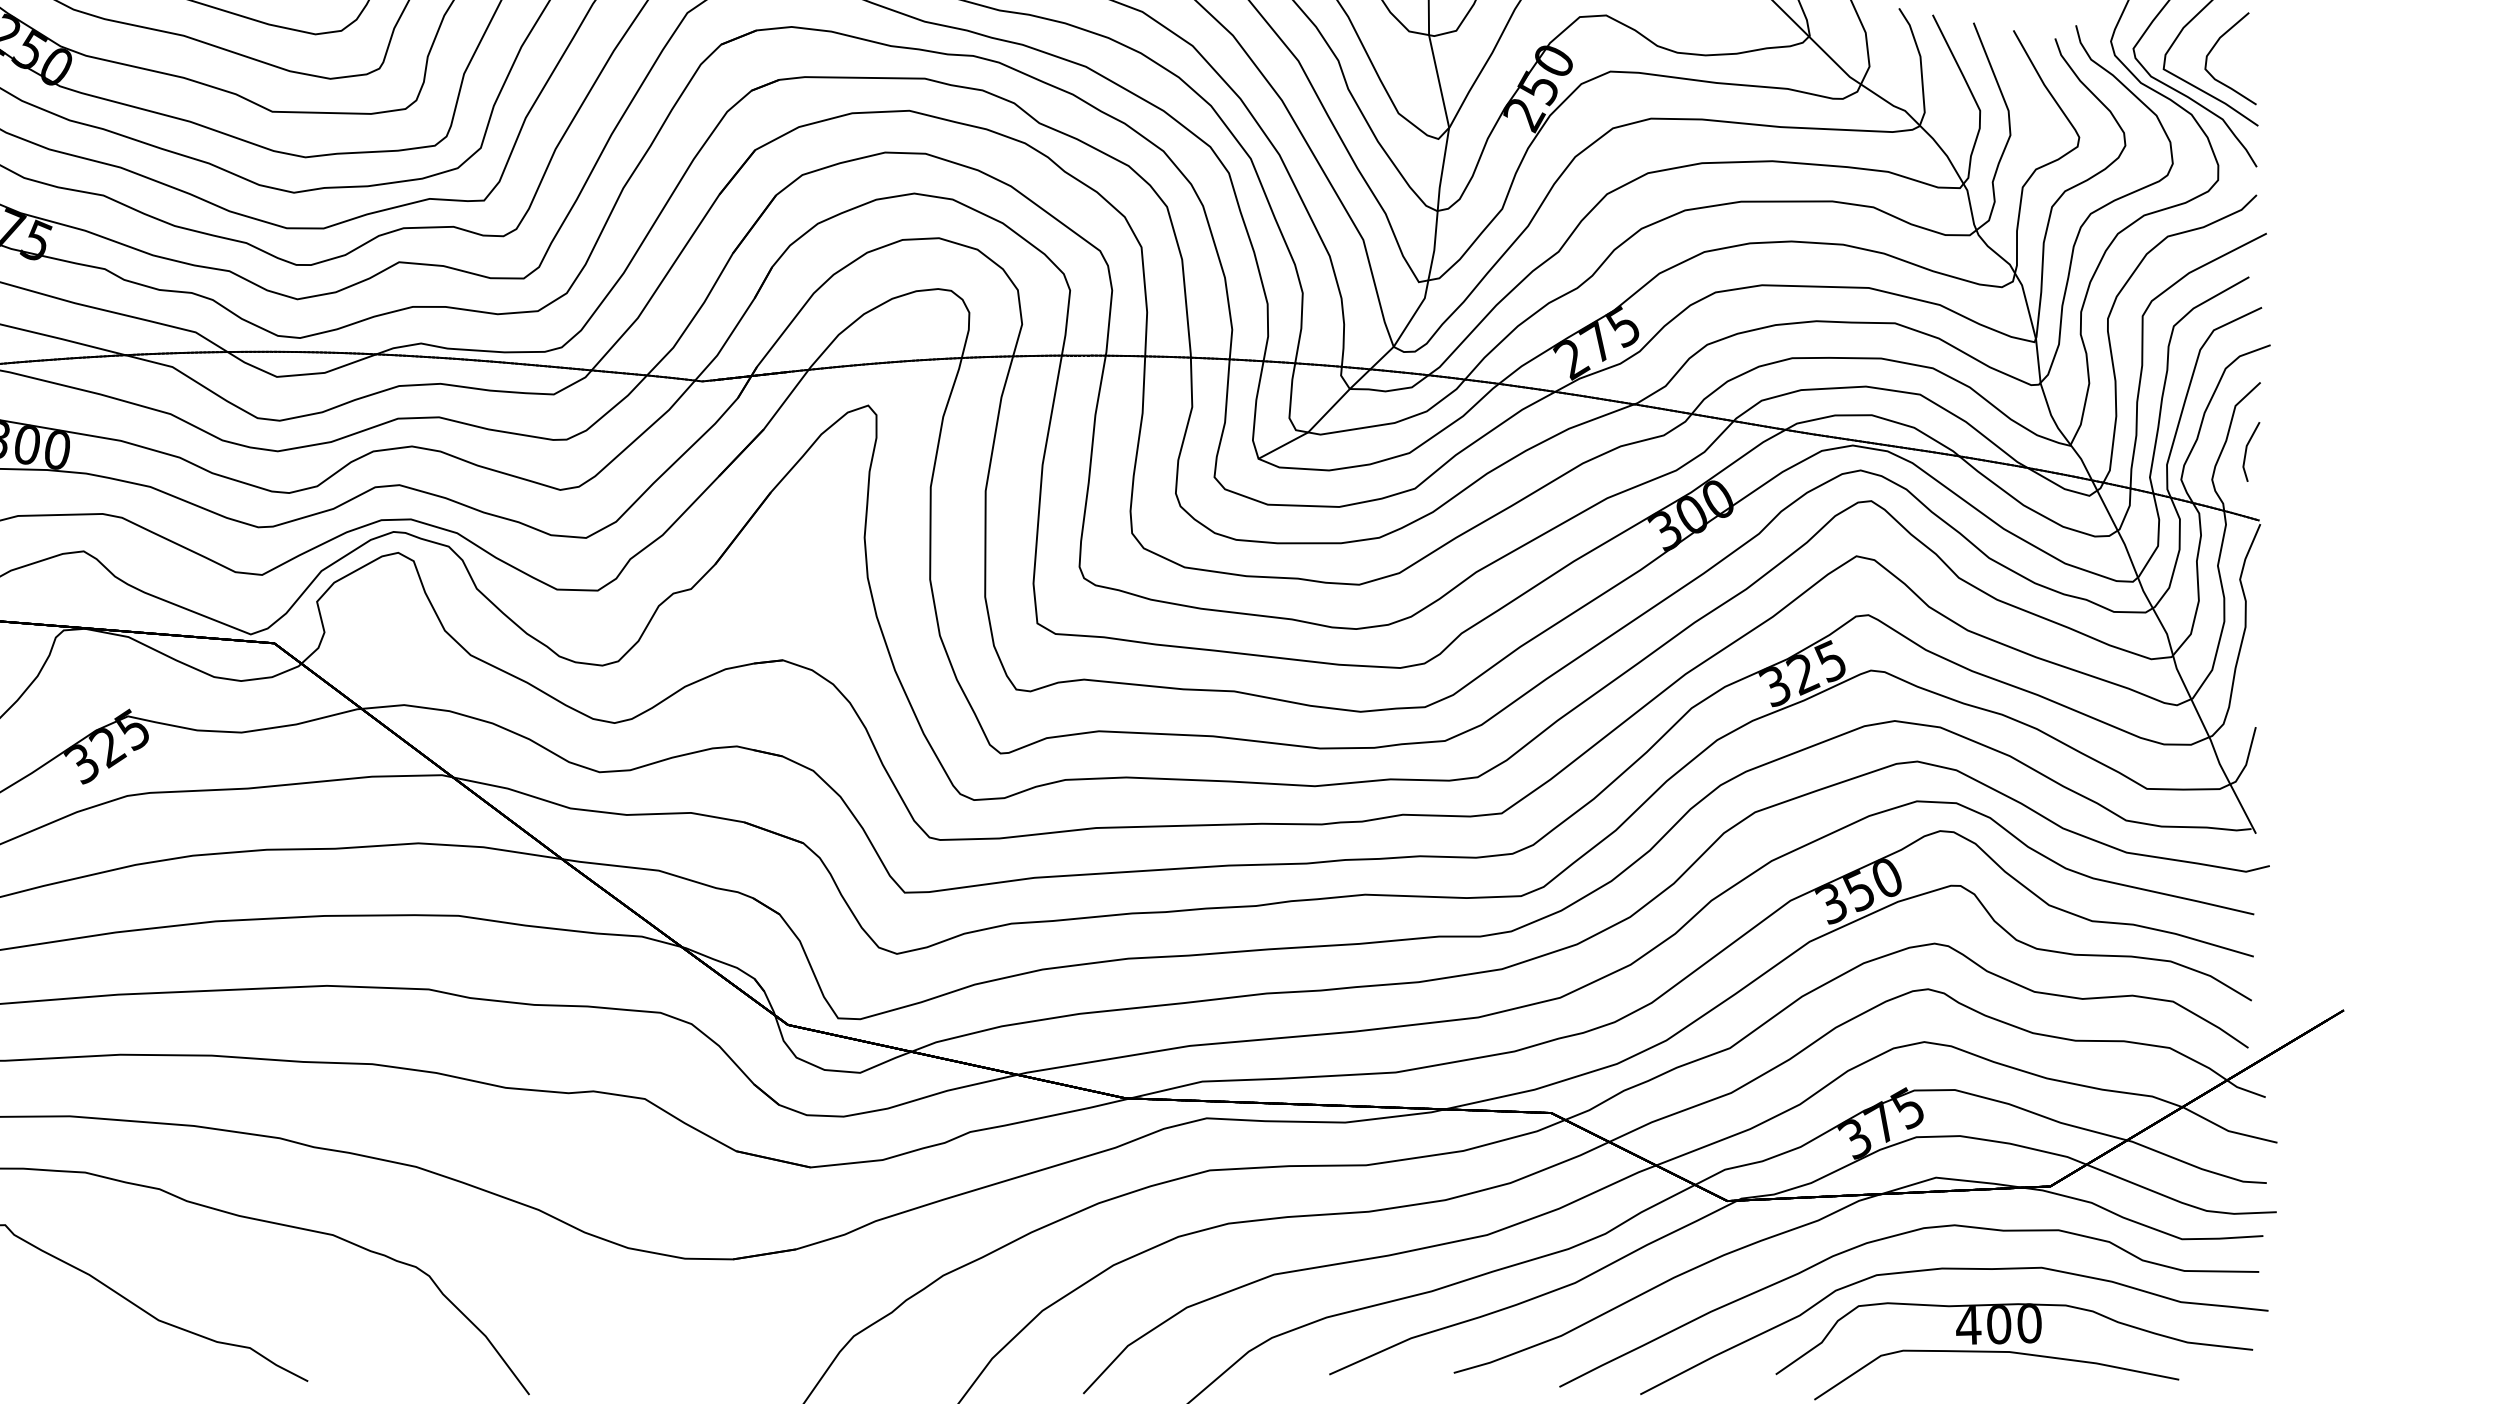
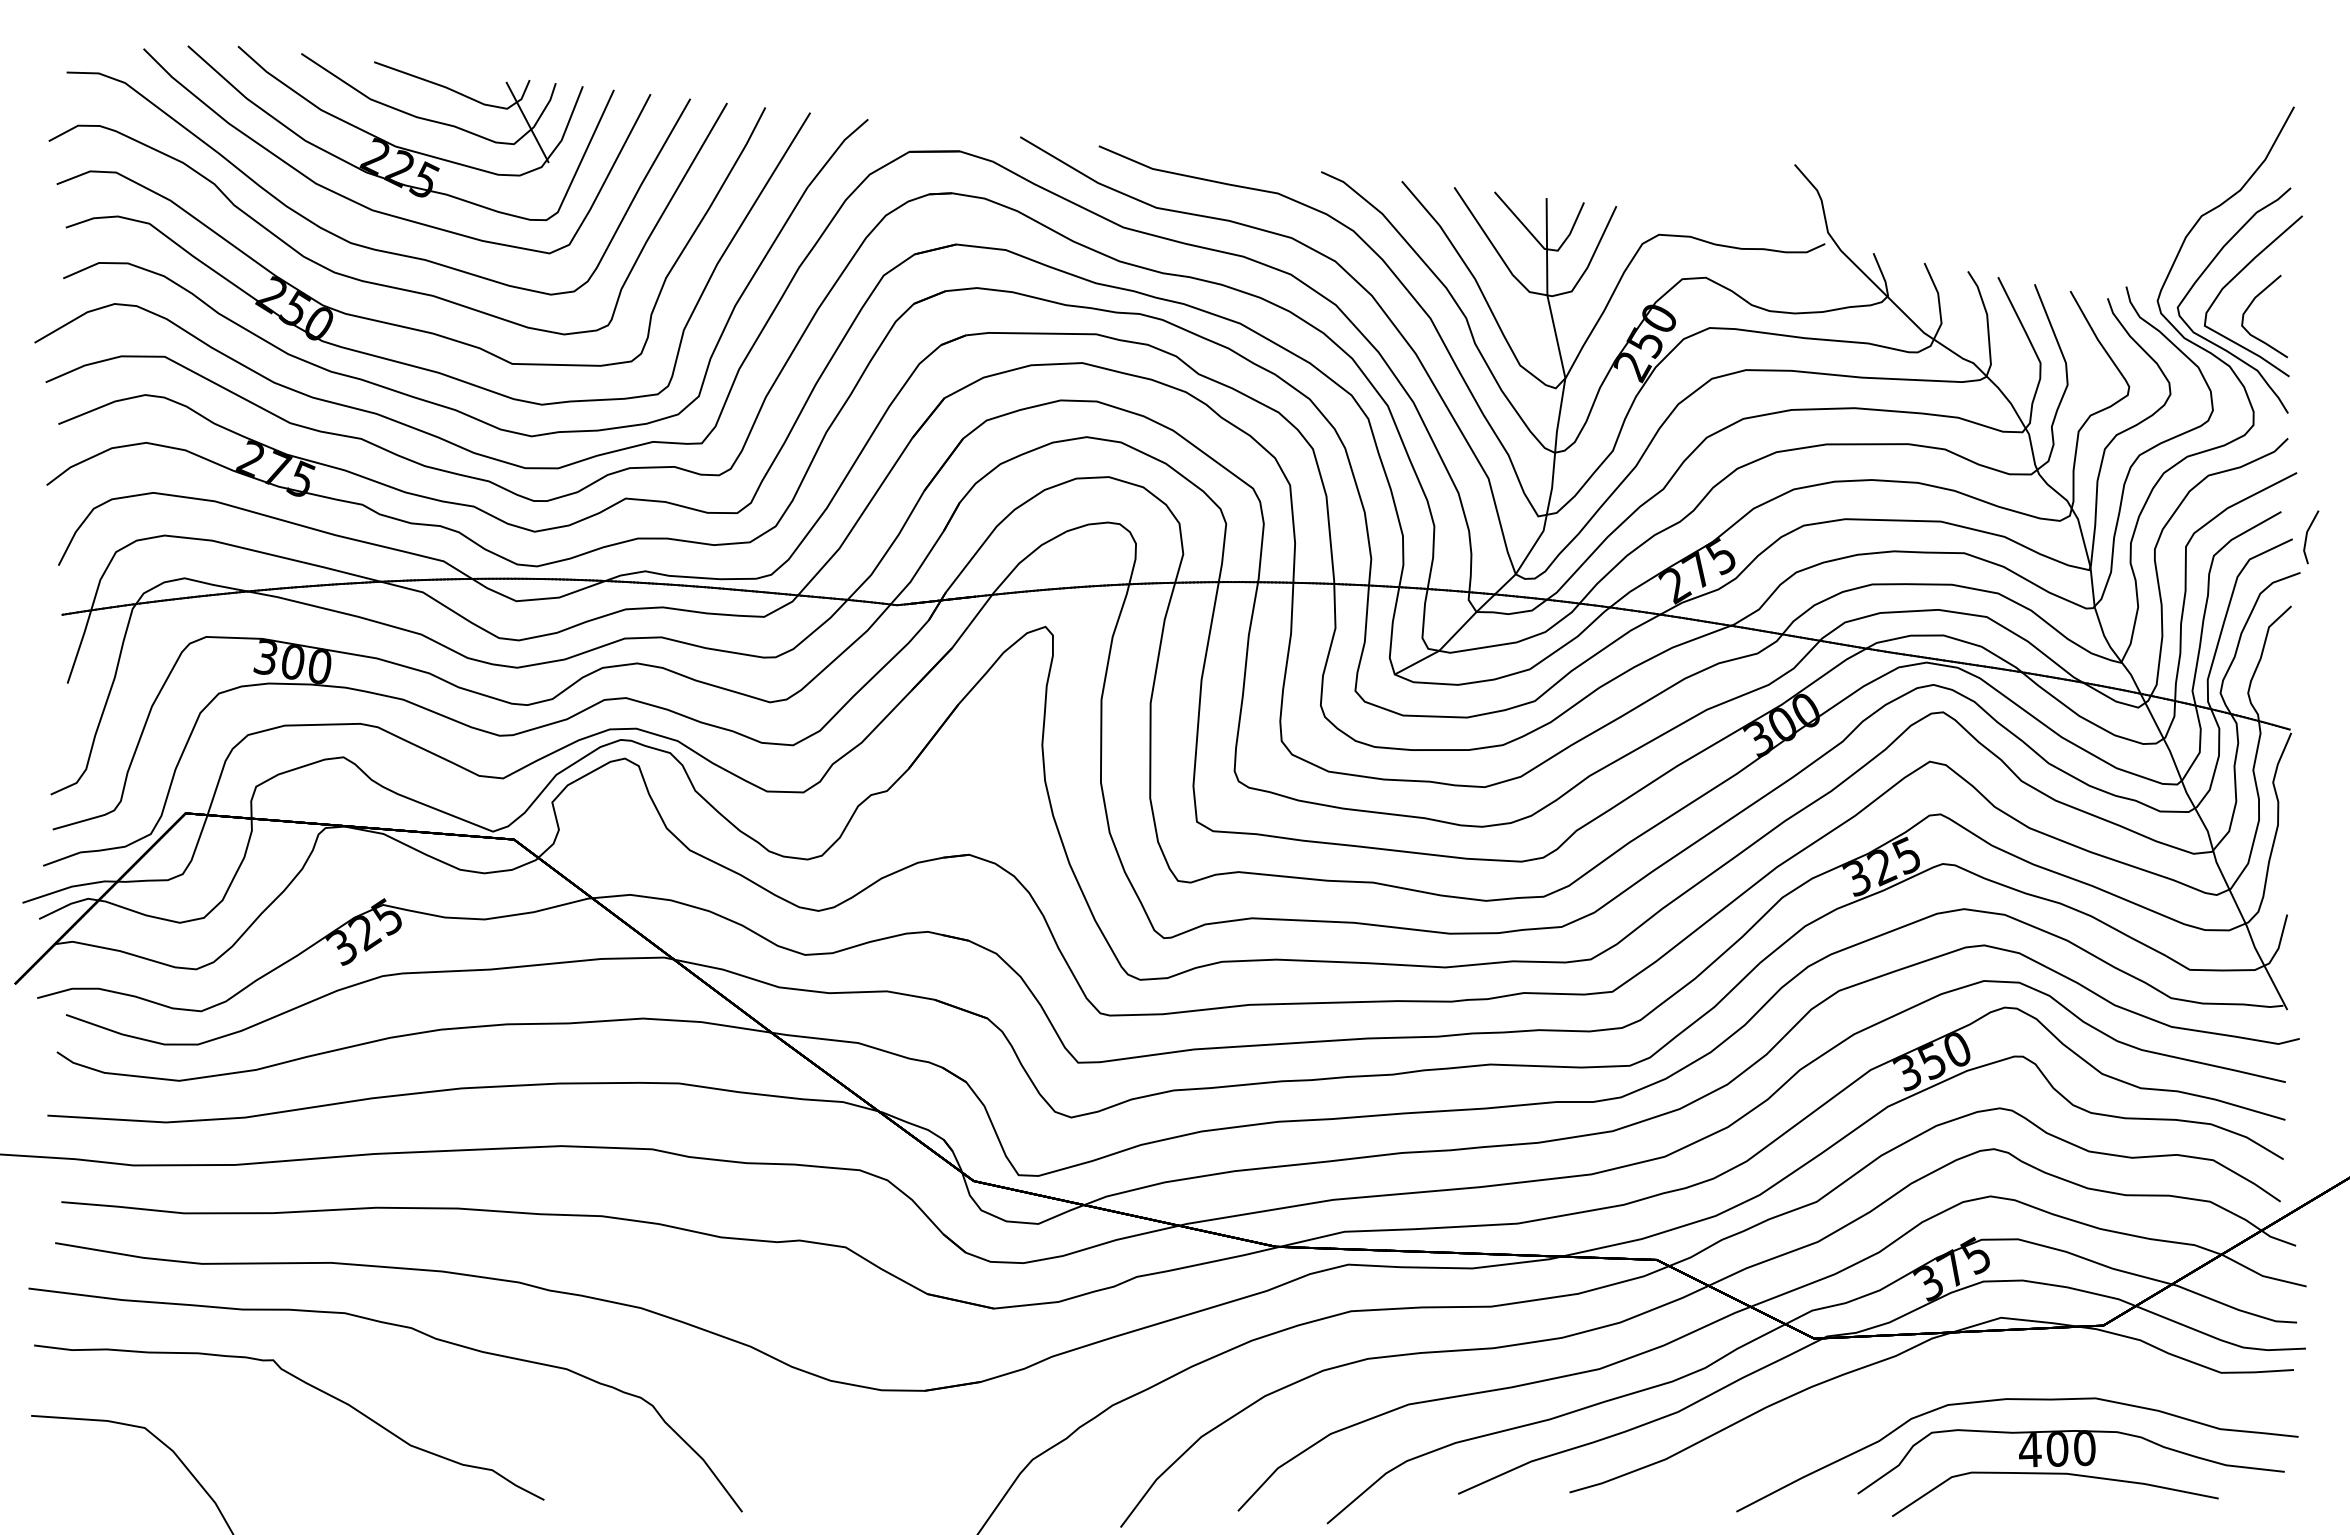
line: (2247, 452) -> (2307, 537), moved
curve: (1892, 1237) -> (1962, 1371), removed

